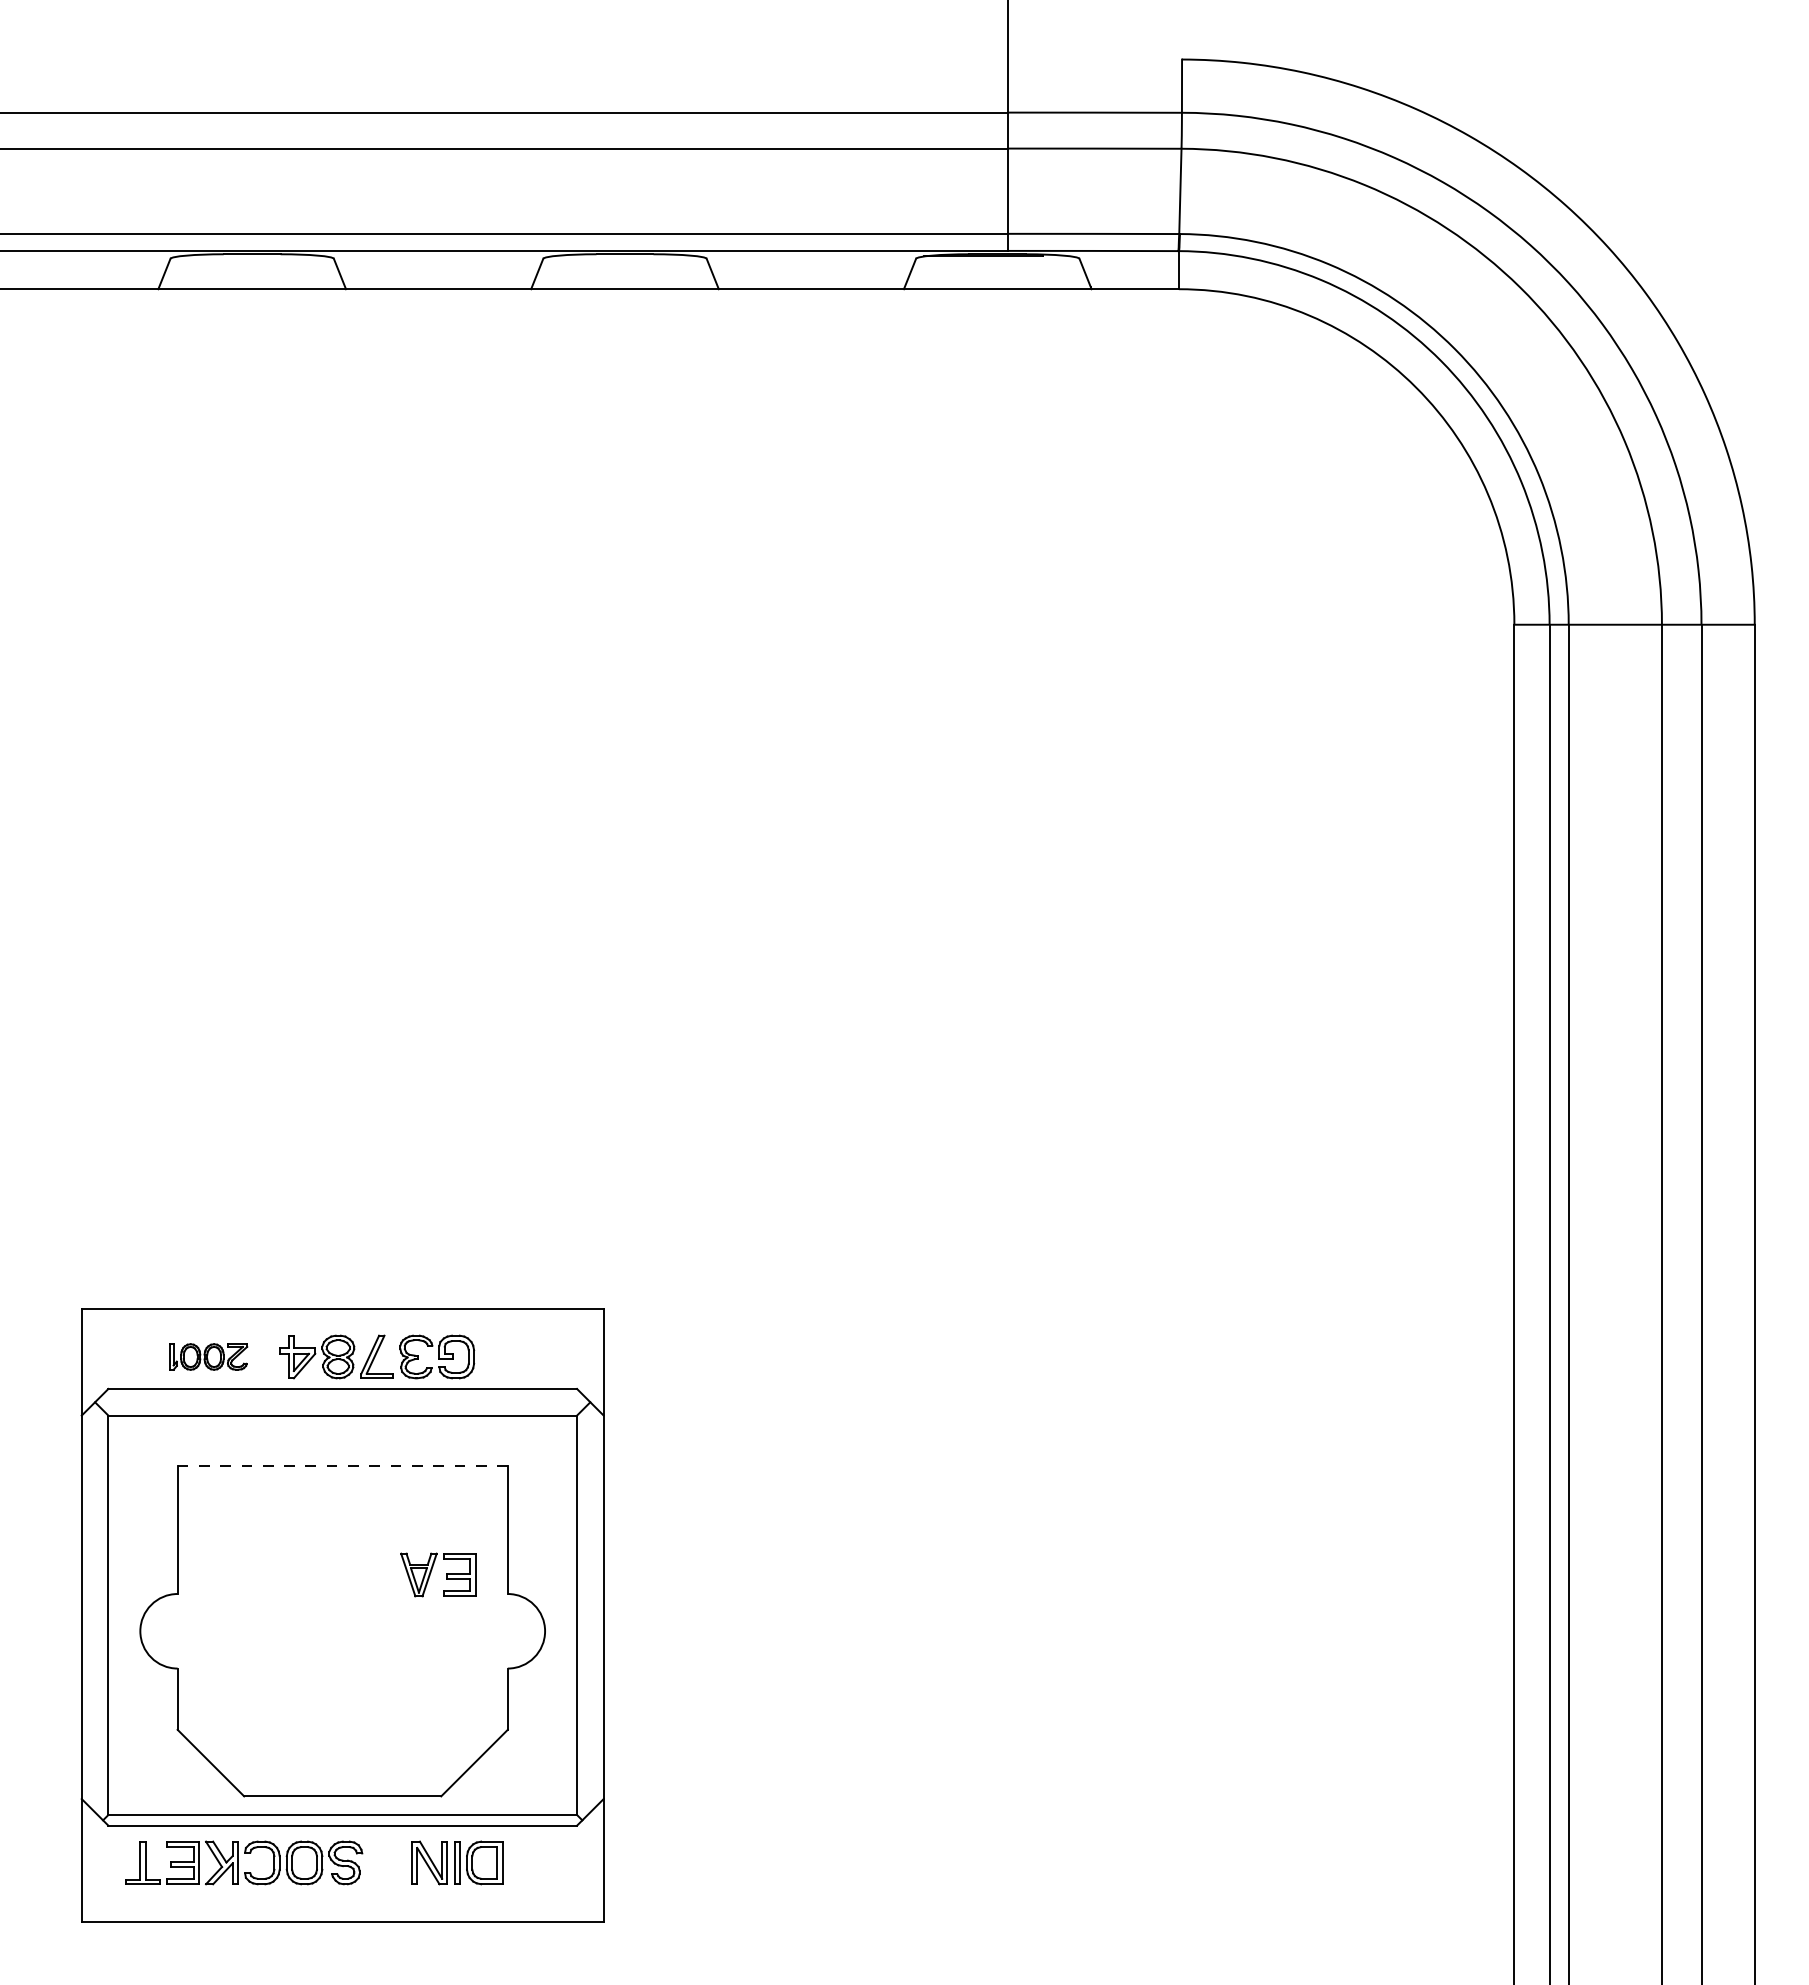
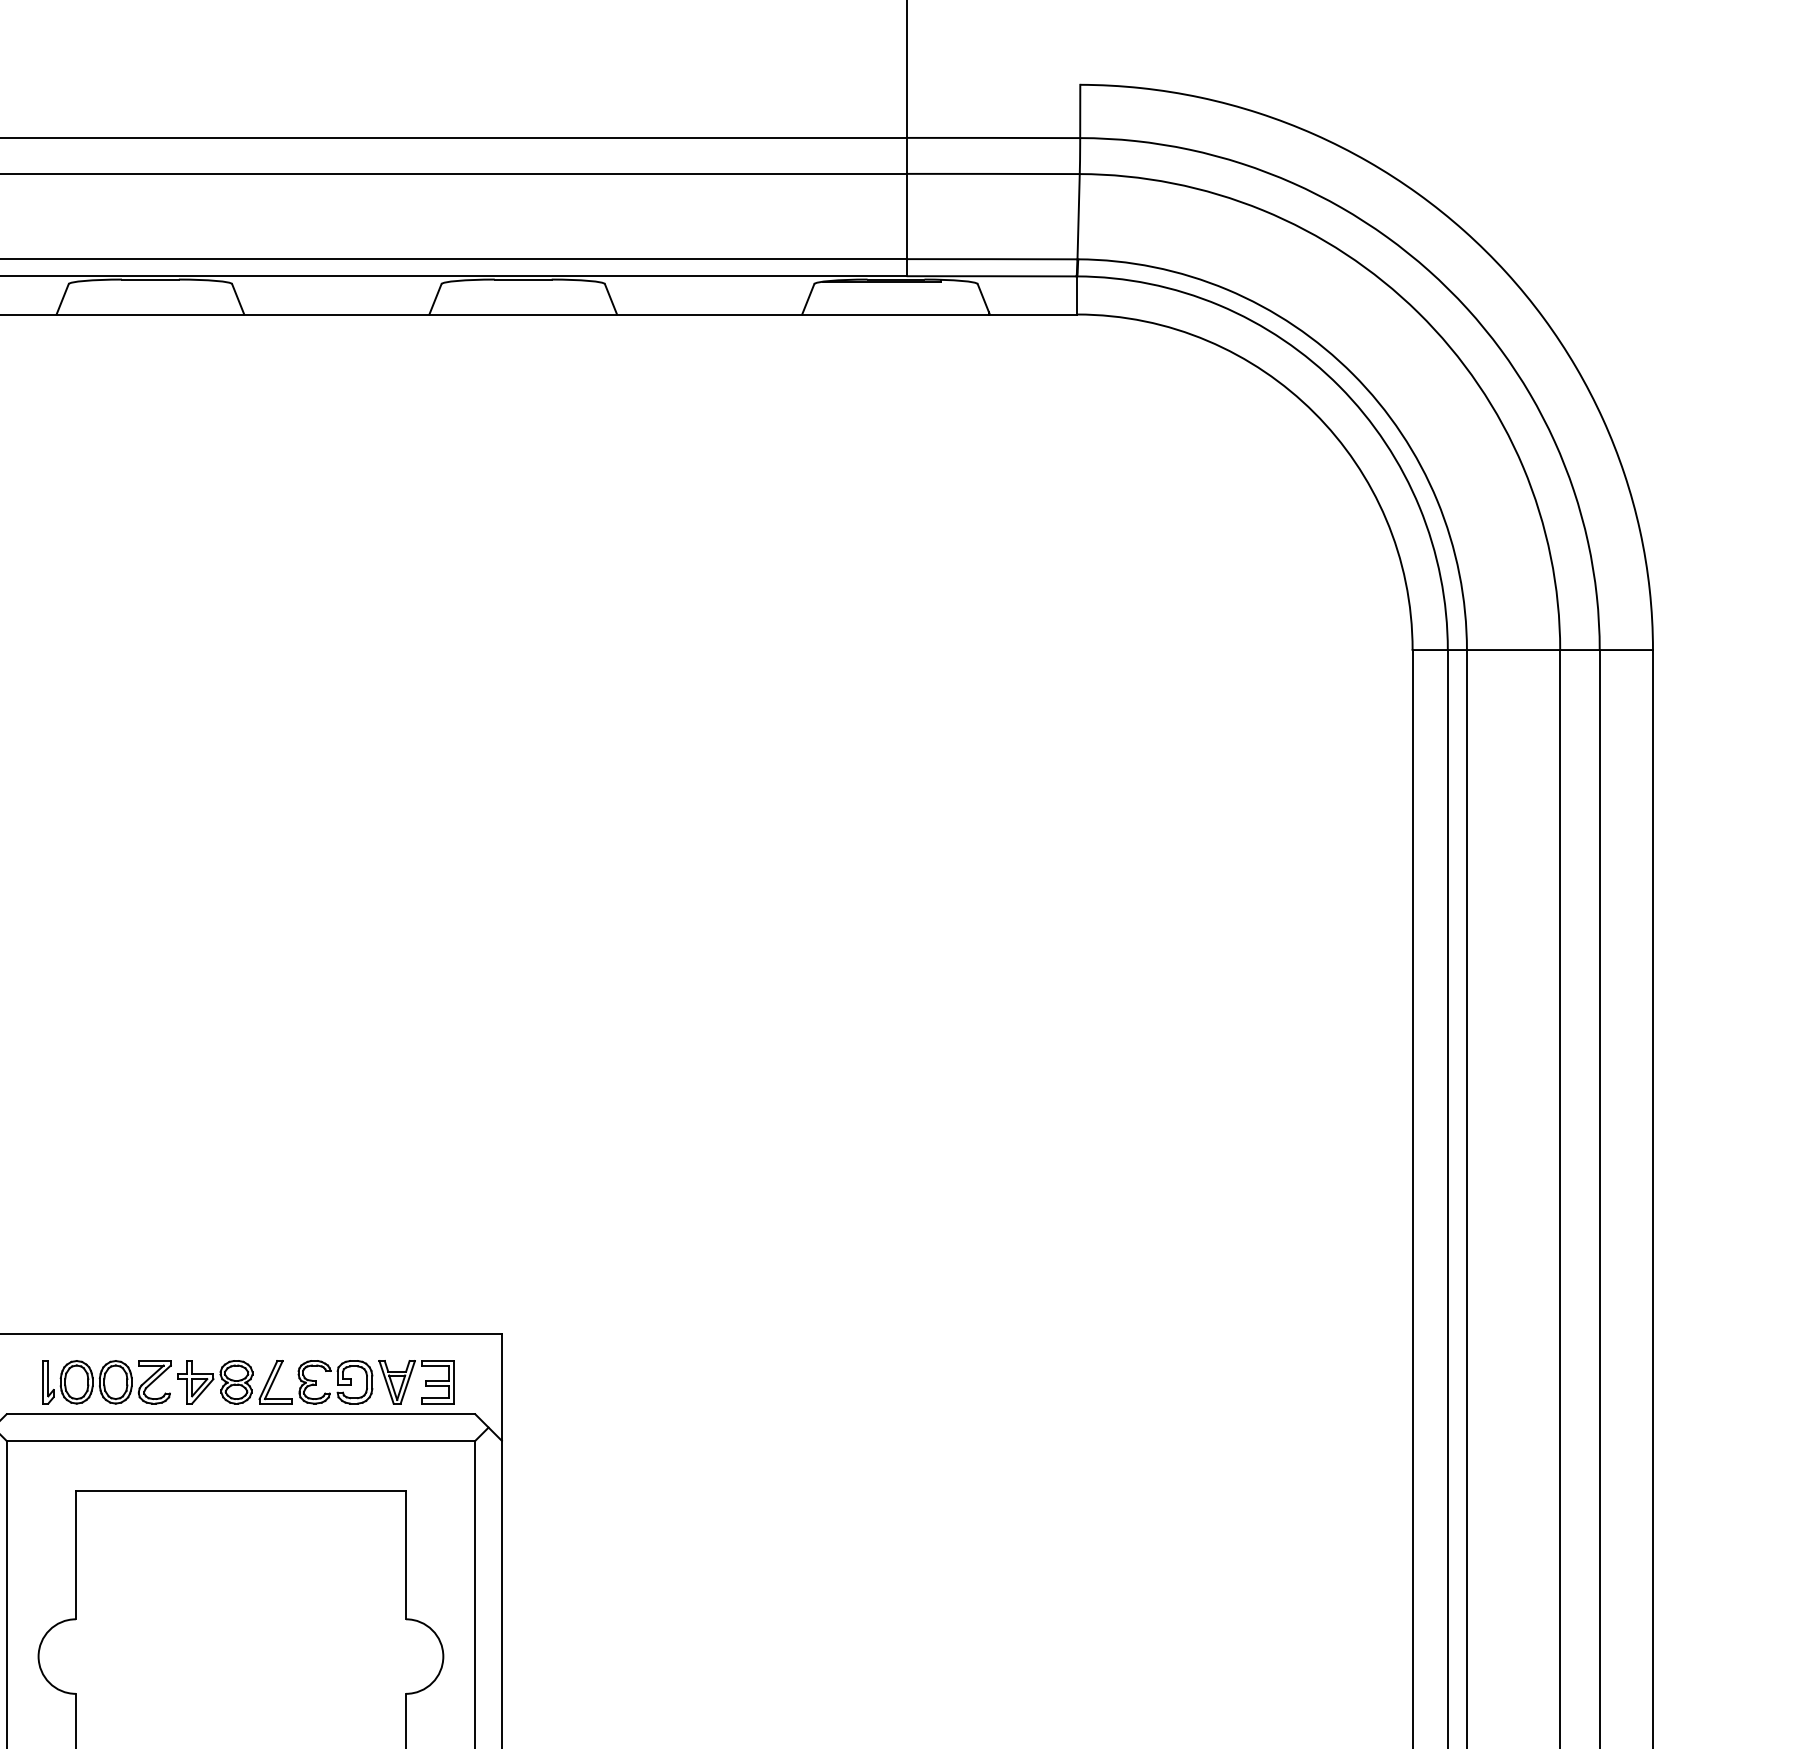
part: (208, 1356) -> (106, 1381), size x1.67
line: (342, 1466) -> (240, 1491), dashed -> solid
part: (431, 1573) -> (409, 1380), moved

